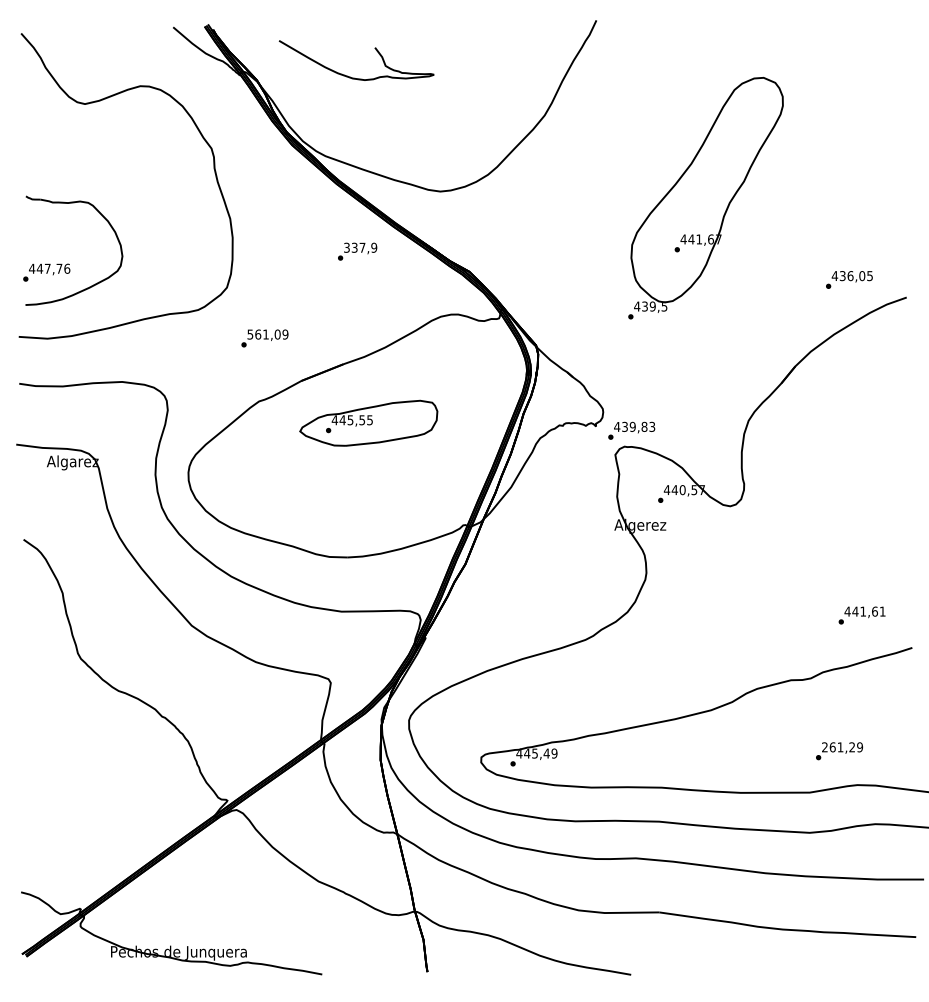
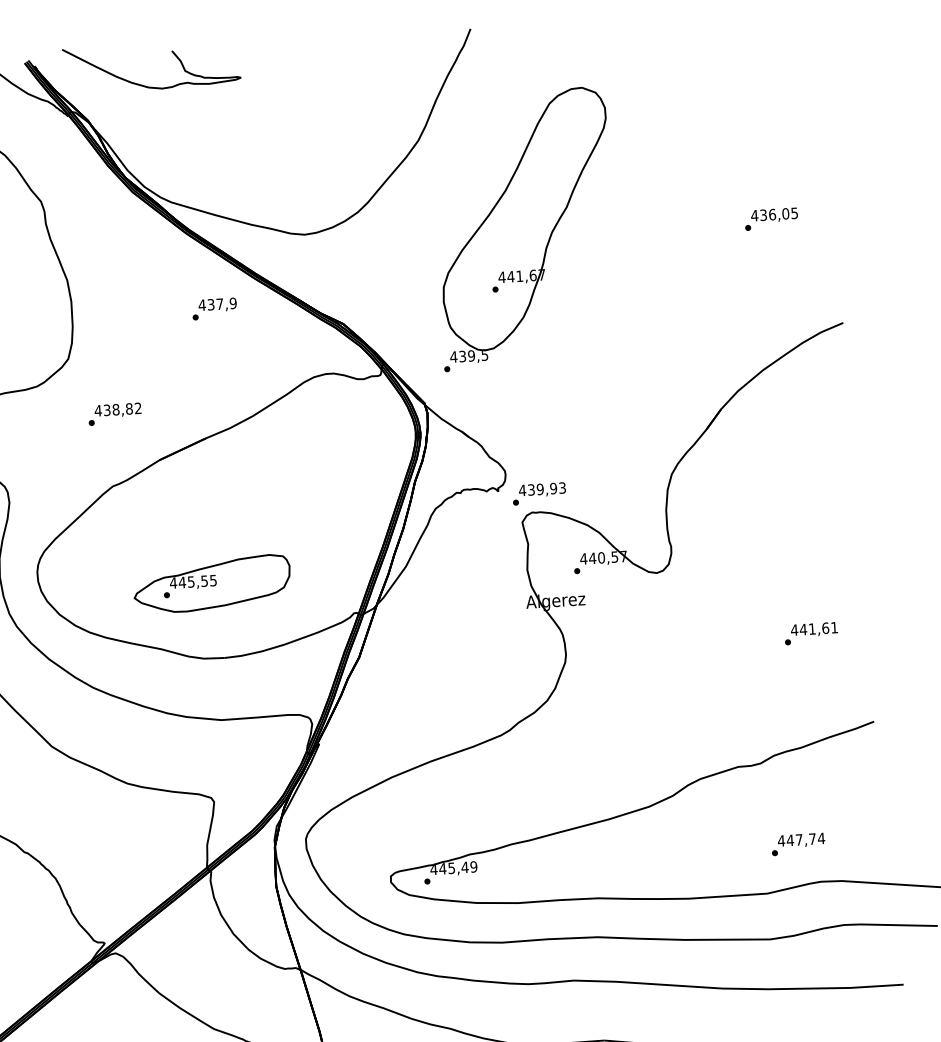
curve: (350, 76) -> (145, 85), moved
part: (705, 197) -> (523, 228), moved
text: (346, 247) -> (201, 304), 337,9 -> 437,9
text: (849, 279) -> (771, 218), moved
text: (267, 334) -> (117, 409), 561,09 -> 438,82
part: (368, 422) -> (211, 583), moved
text: (644, 426) -> (553, 488), 439,83 -> 439,93
text: (861, 615) -> (810, 633), moved
text: (842, 747) -> (801, 839), 261,29 -> 447,74

